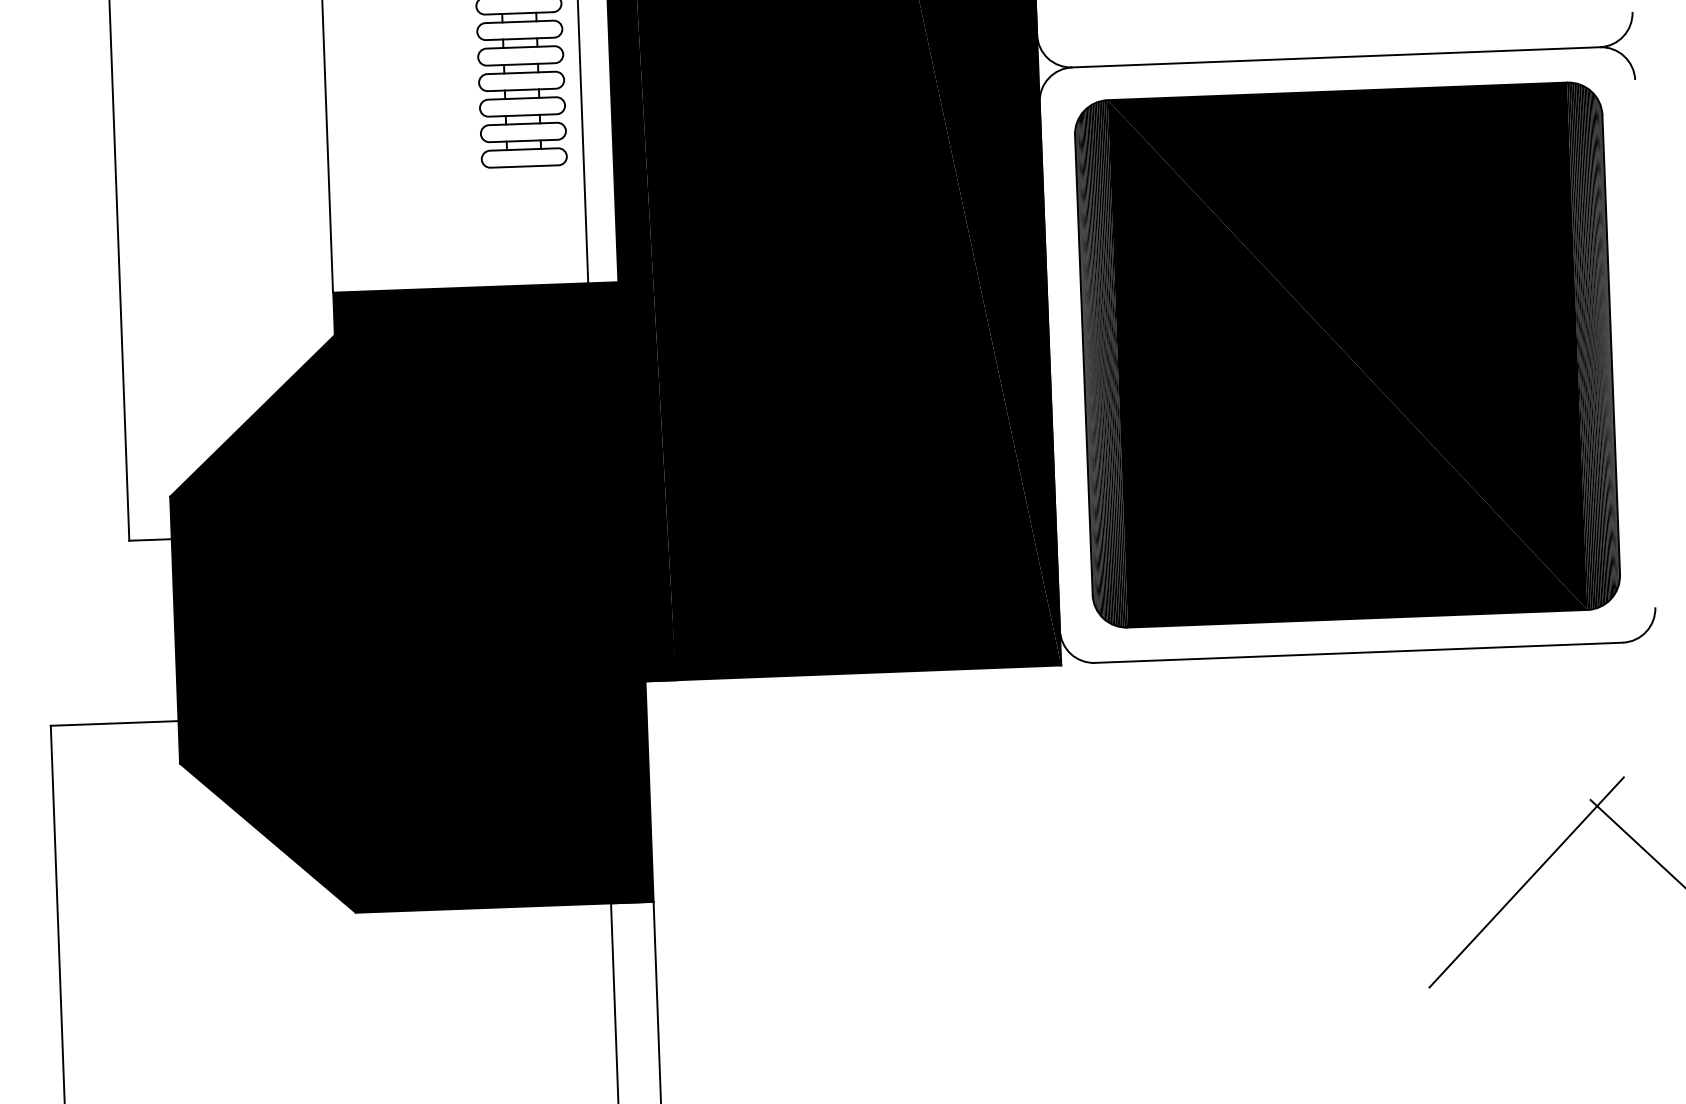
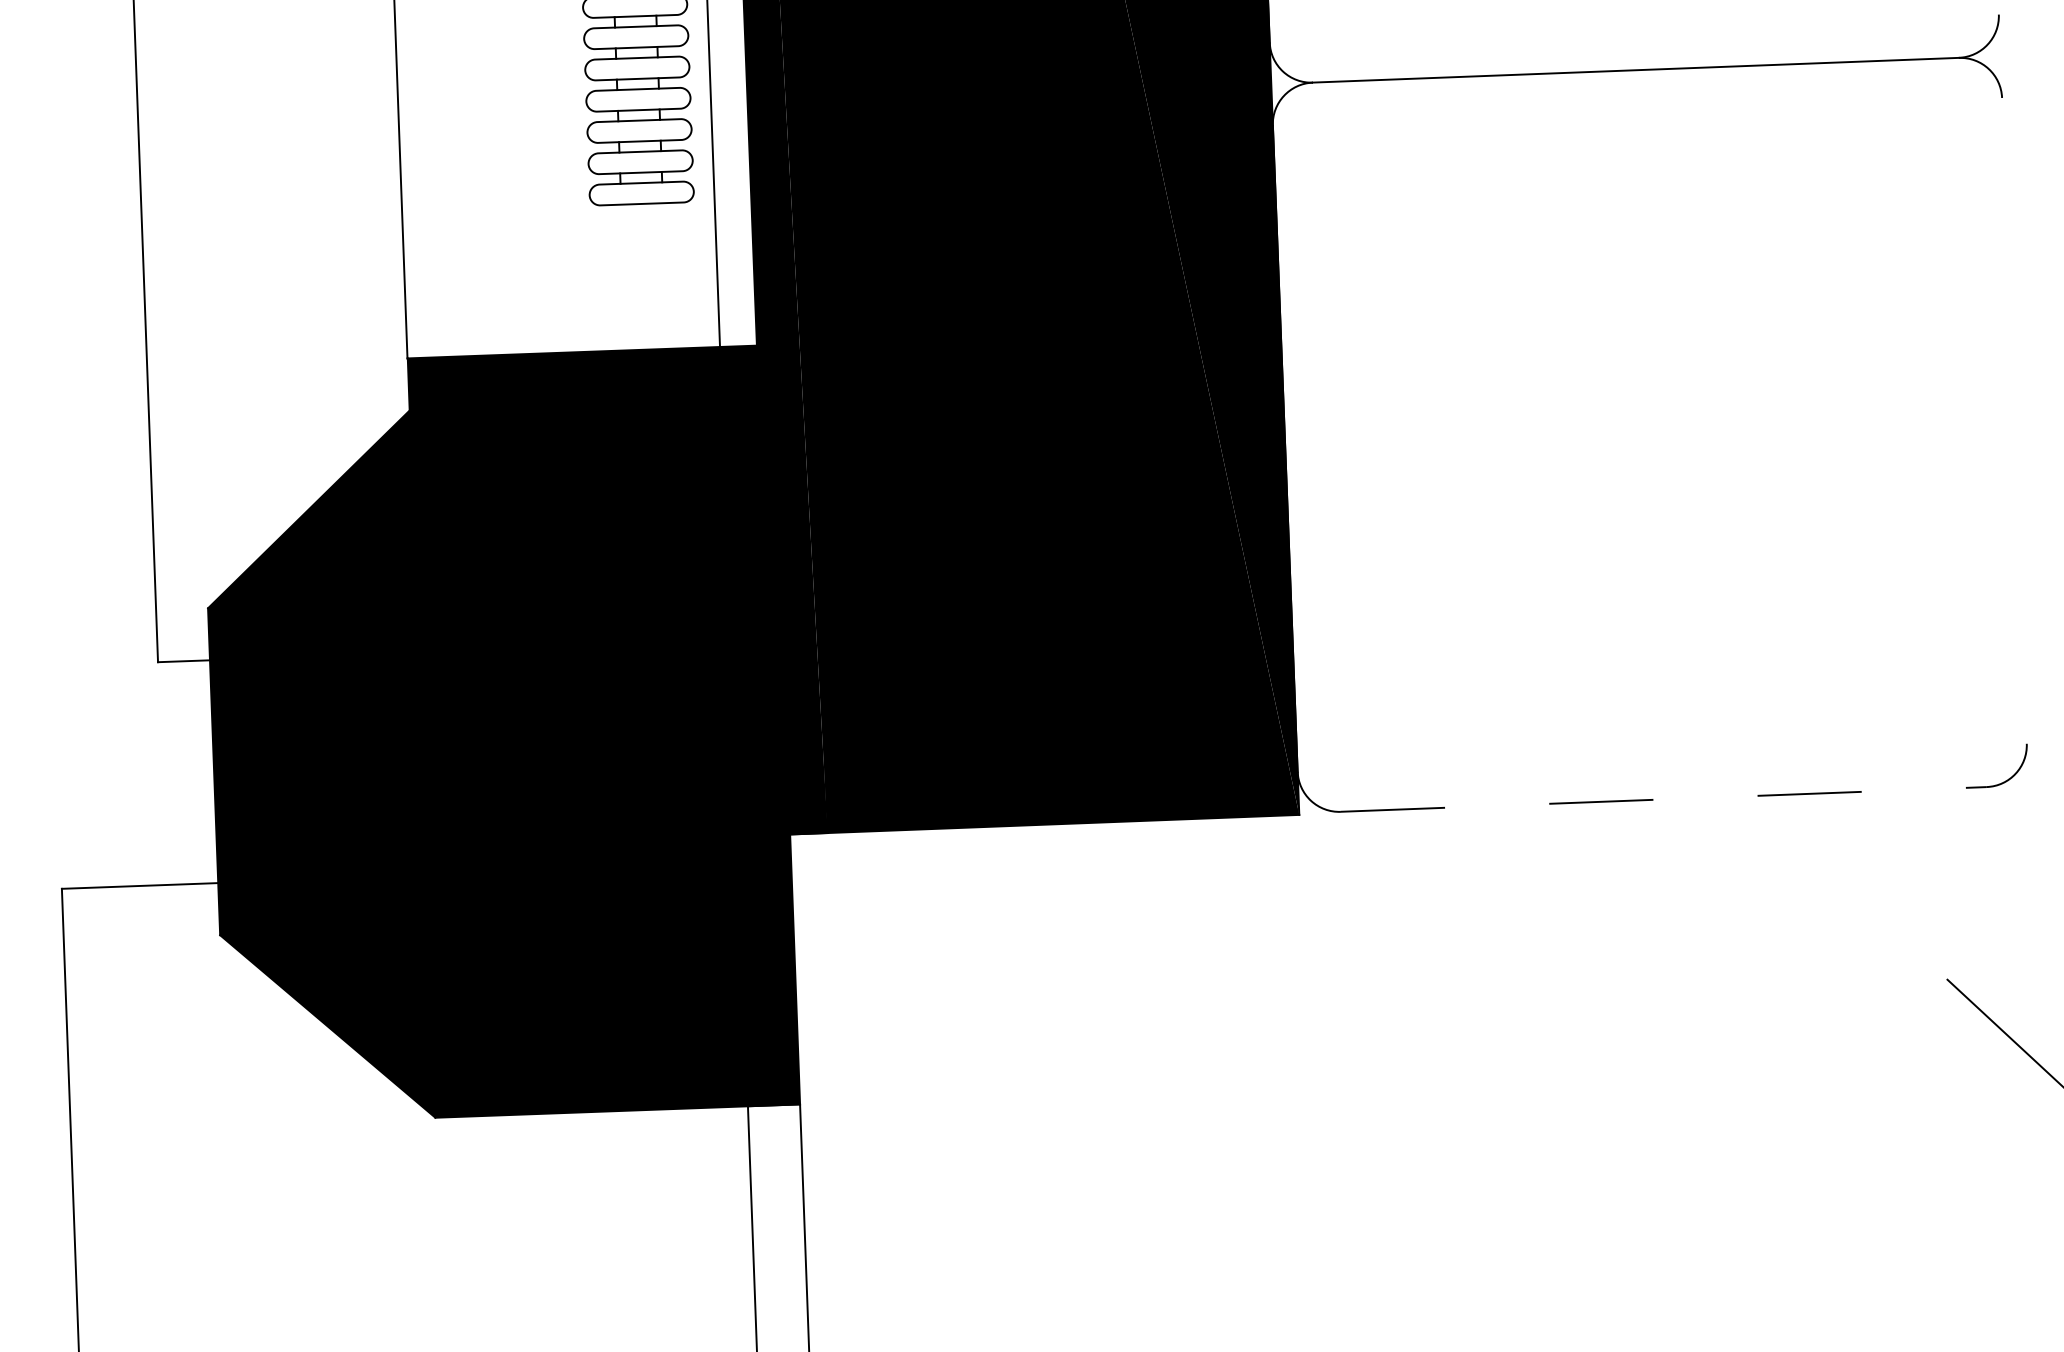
part: (1347, 354) -> (1649, 434), removed
line: (1359, 652) -> (1664, 799), solid -> dashed
line: (1526, 882) -> (1869, 1080), removed

